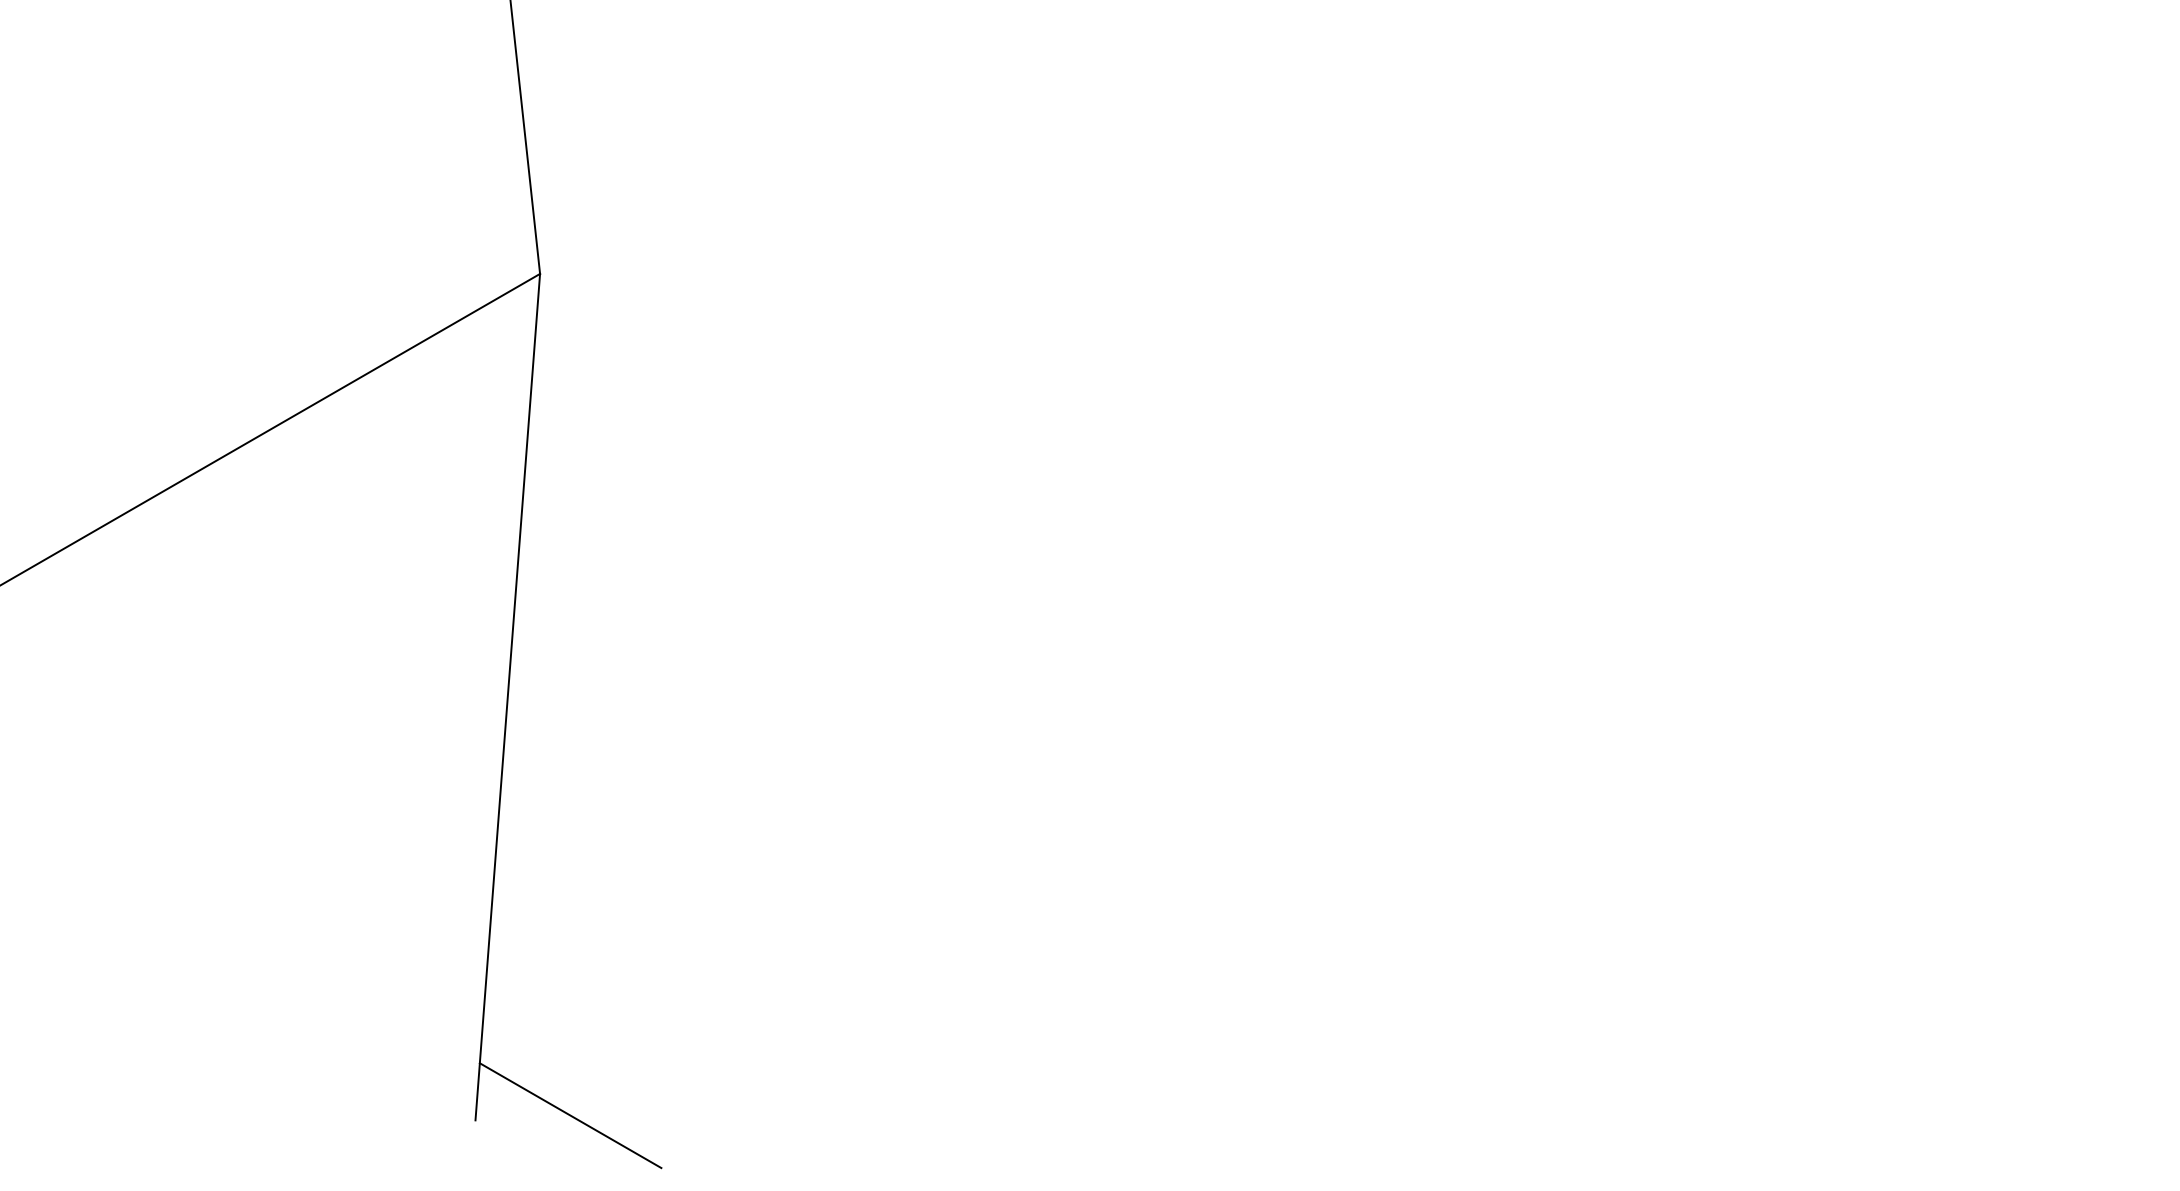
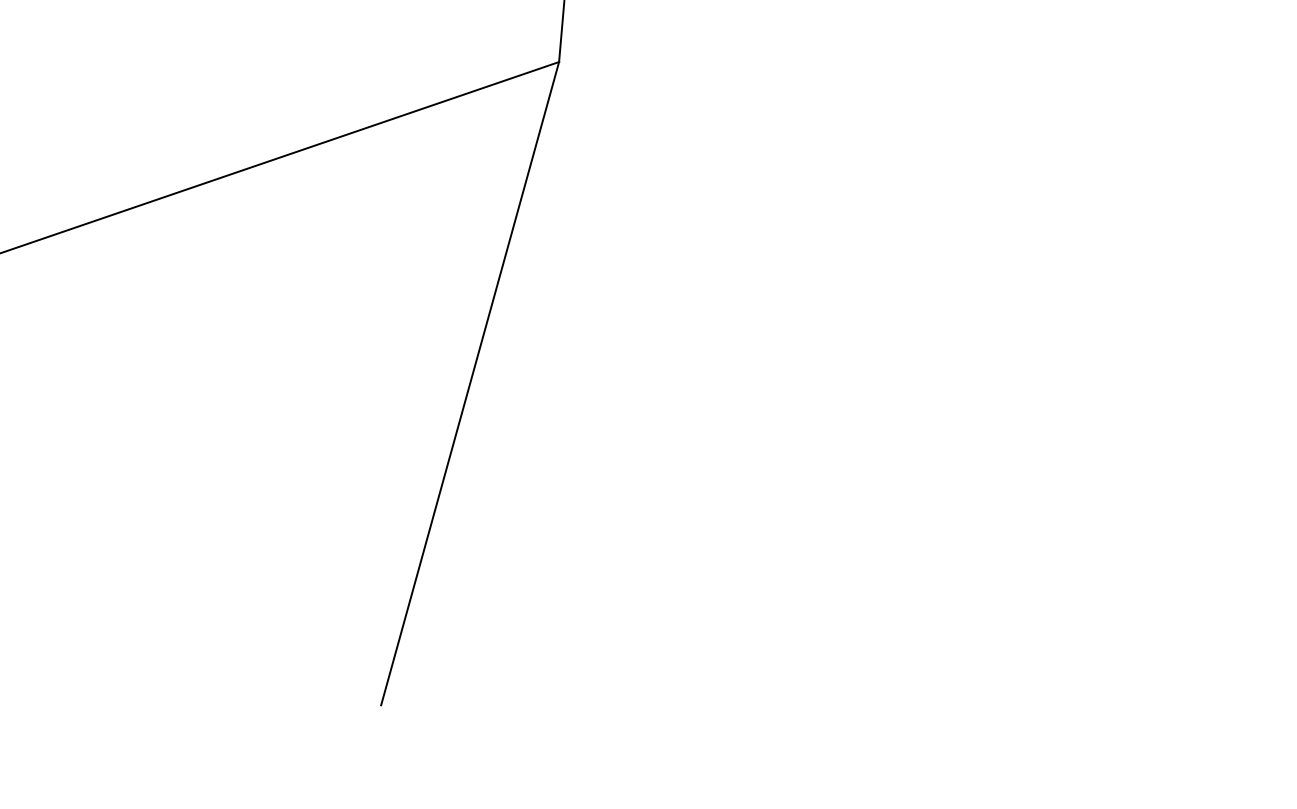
line: (570, 1115) -> (455, 715), removed

